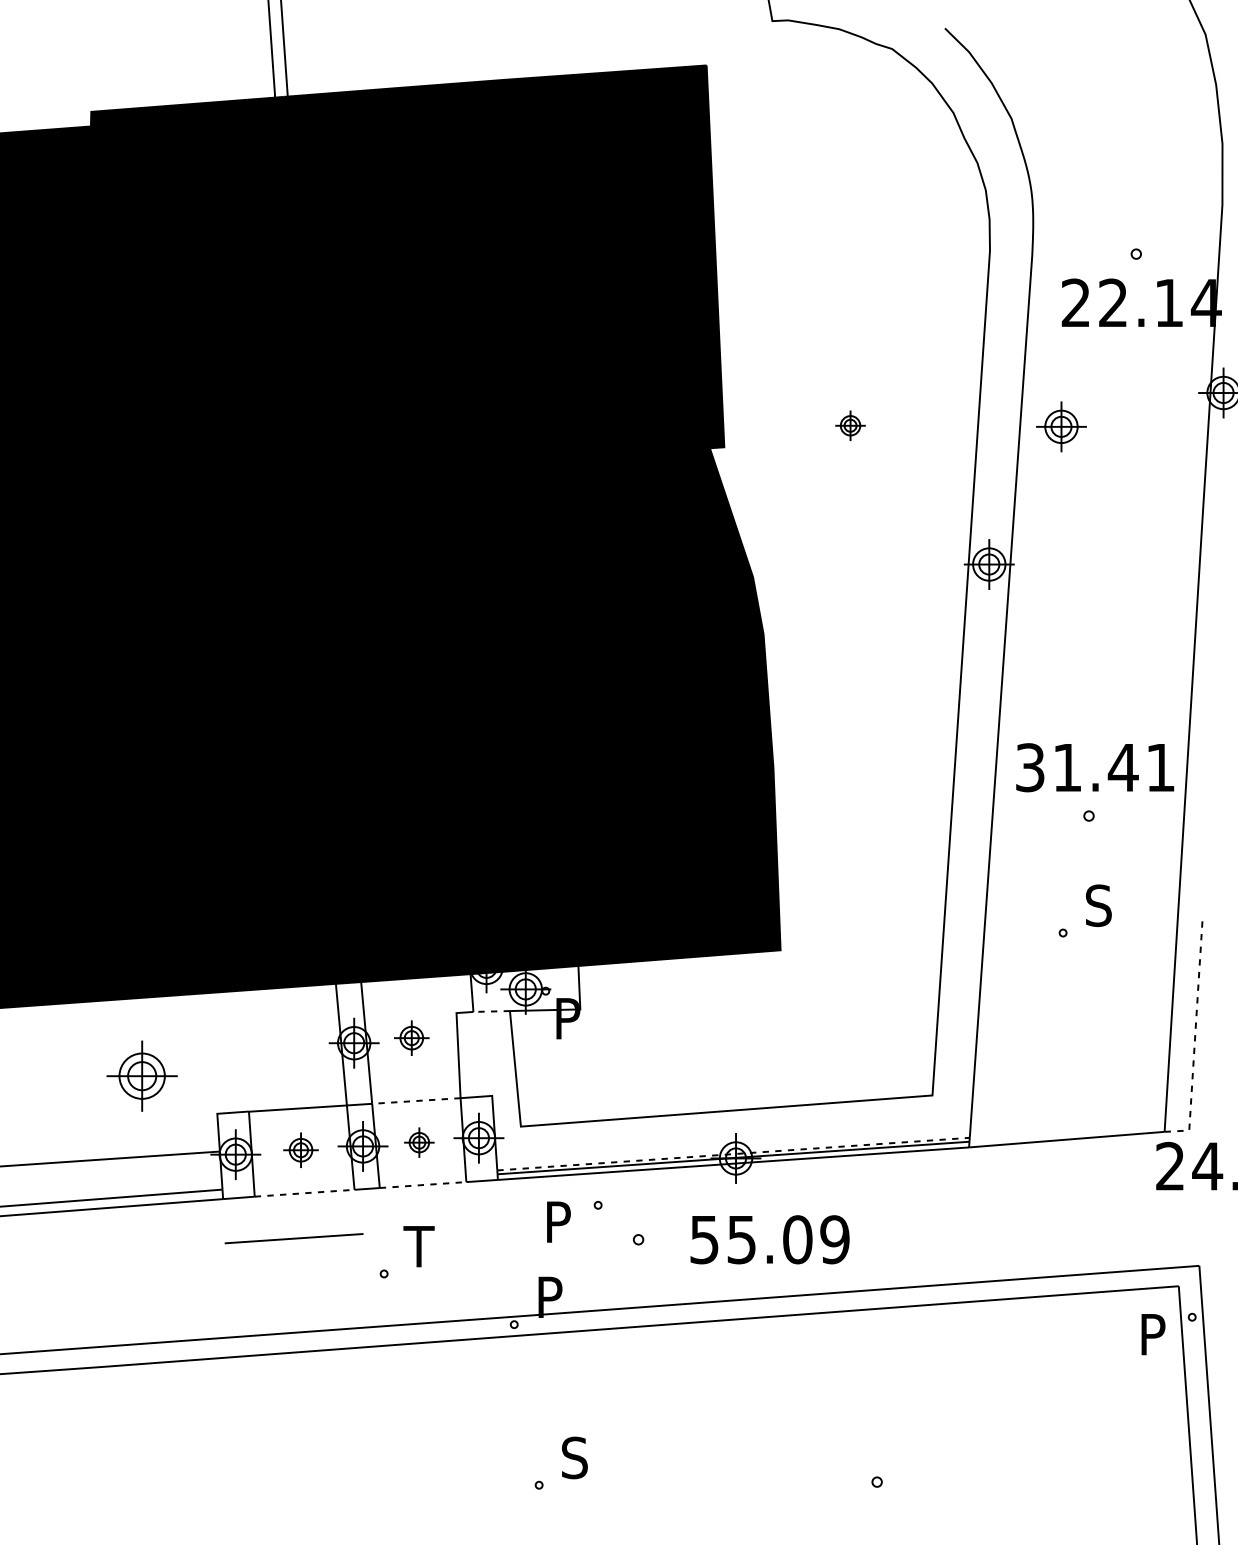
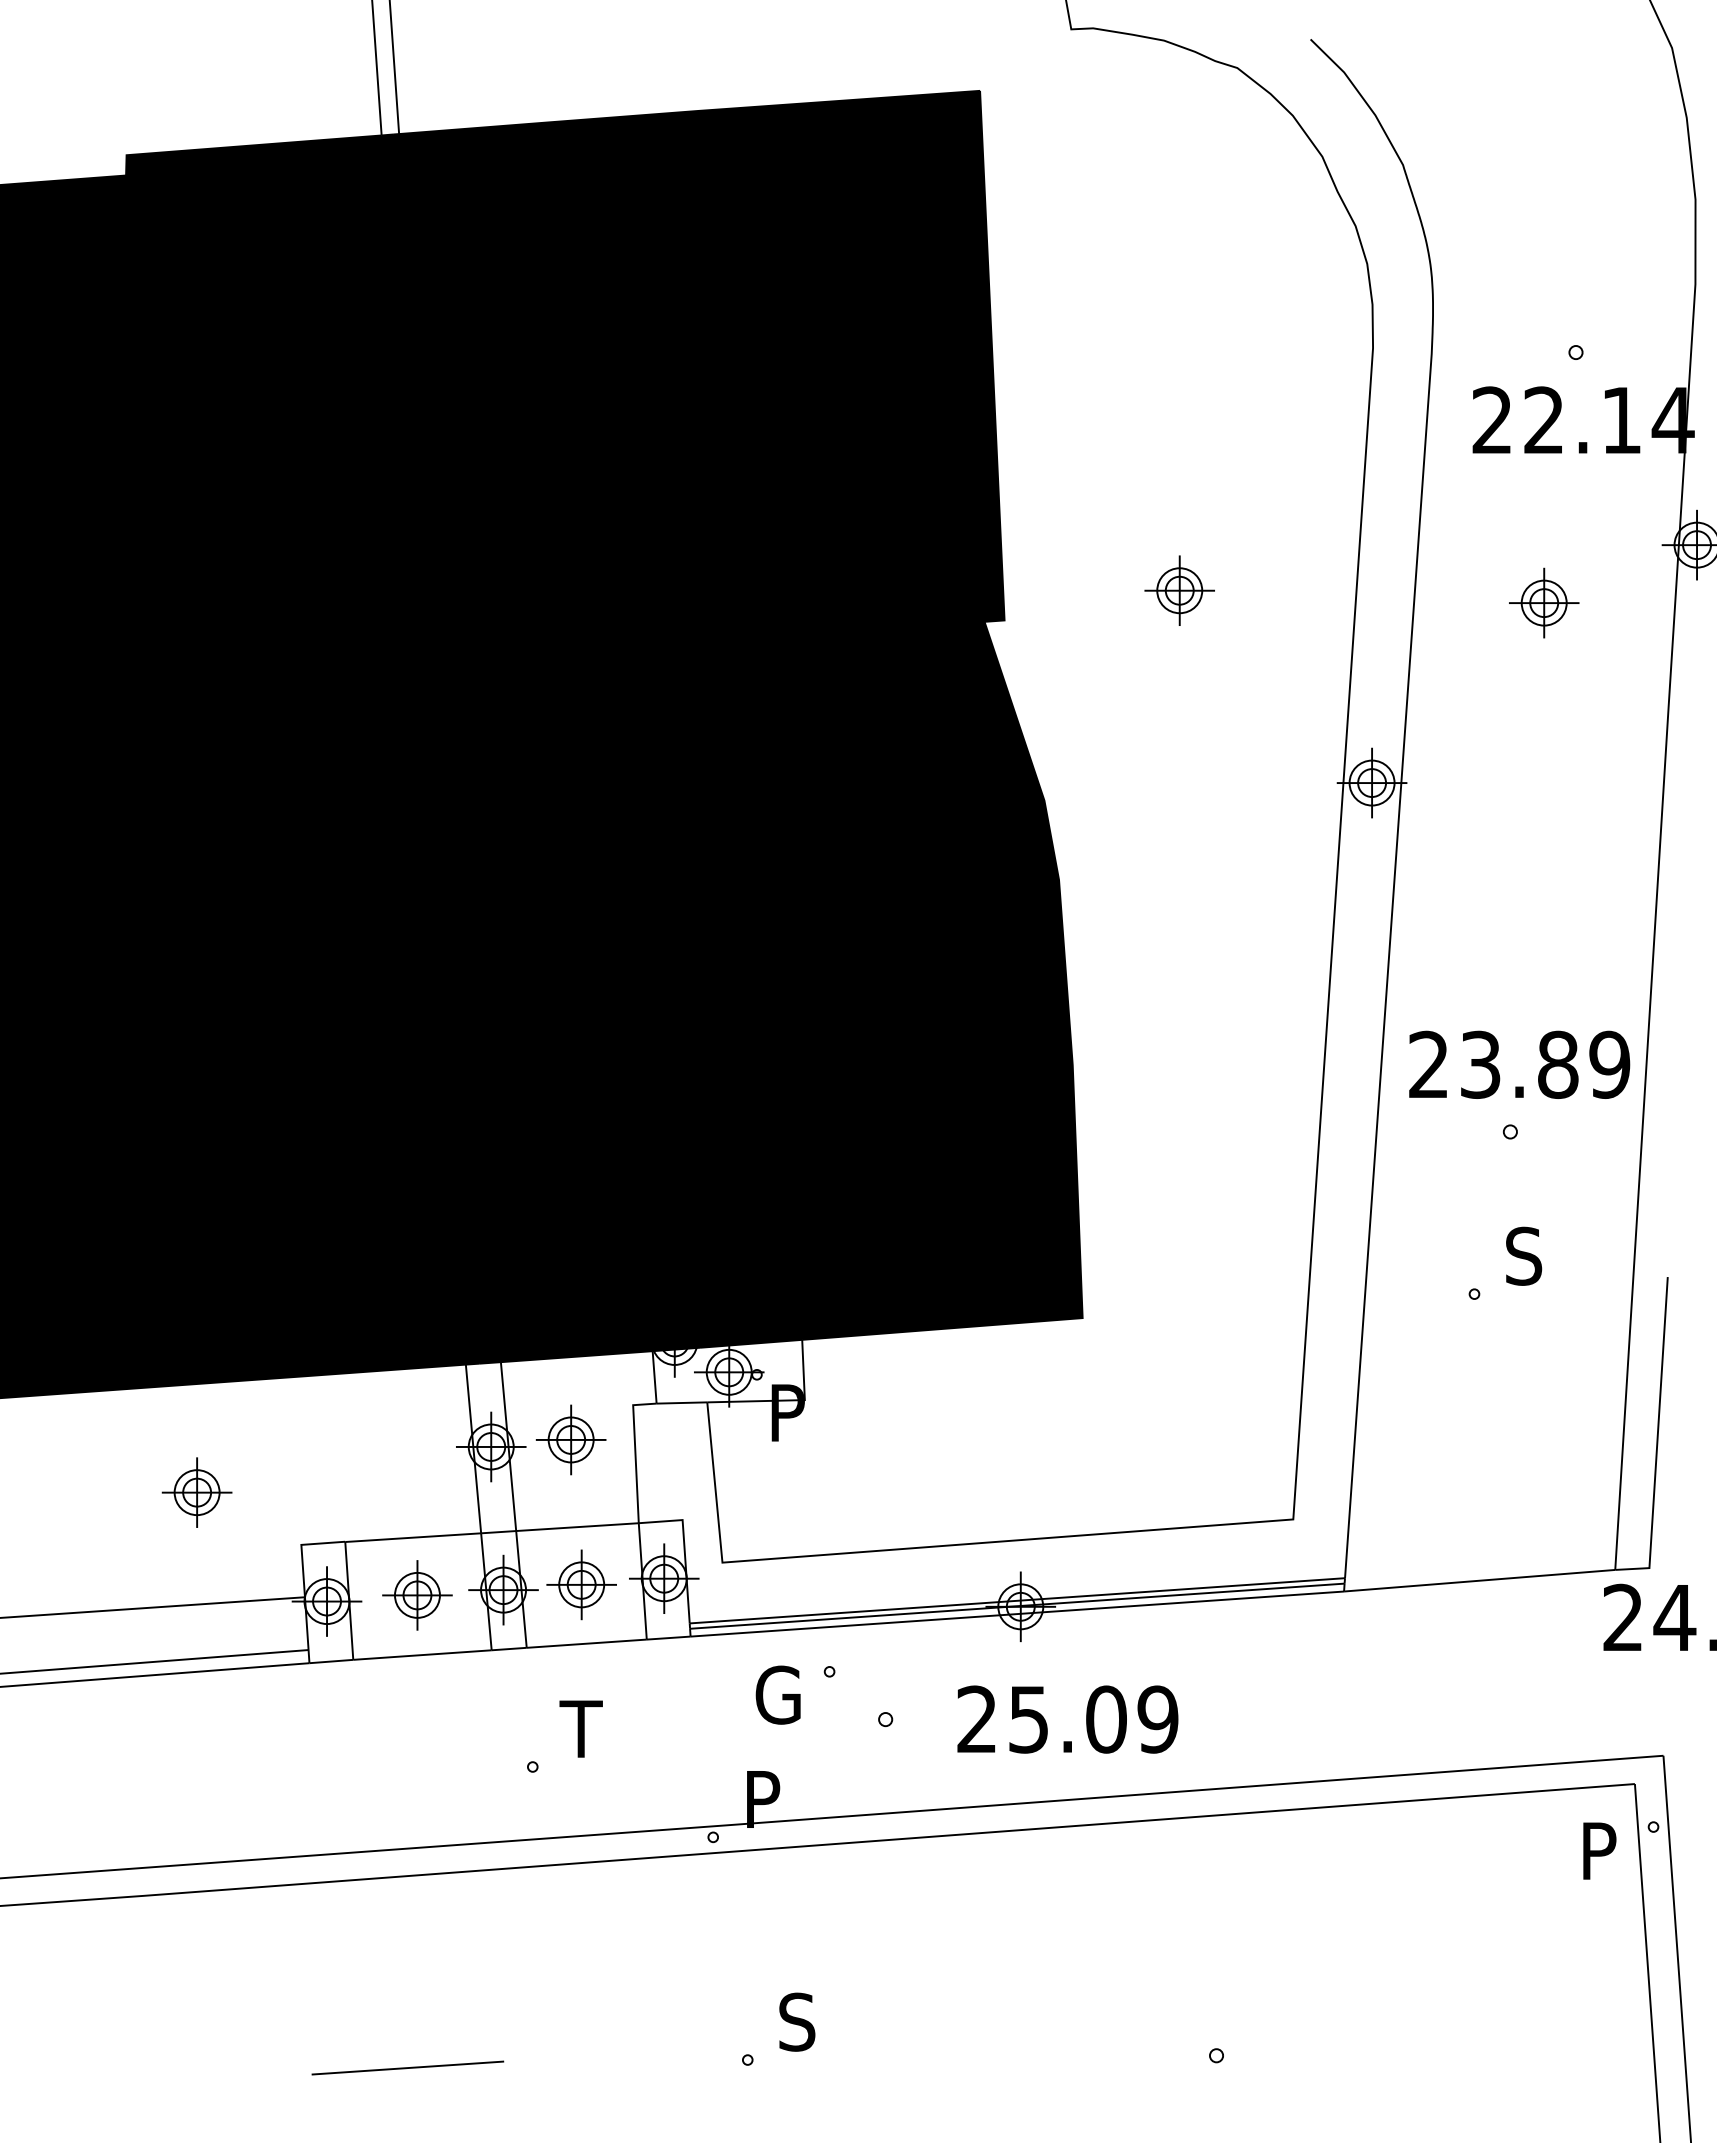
part: (850, 425) -> (1179, 590), size x1.67
part: (1061, 426) -> (1544, 602), moved
text: (1095, 767) -> (1519, 1064), 31.41 -> 23.89
line: (491, 1011) -> (681, 1403), dashed -> solid
part: (411, 1037) -> (570, 1439), size x1.43
line: (1195, 1038) -> (1657, 1440), dashed -> solid
part: (141, 1076) -> (196, 1492), size x0.71
line: (415, 1101) -> (576, 1527), dashed -> solid
part: (419, 1142) -> (581, 1584), size x1.67
part: (301, 1150) -> (417, 1595), size x1.43
line: (733, 1153) -> (1017, 1600), dashed -> solid
line: (423, 1184) -> (587, 1643), dashed -> solid
line: (304, 1193) -> (422, 1655), dashed -> solid
text: (560, 1221) -> (777, 1694), P -> G
line: (293, 1238) -> (407, 2067), moved
text: (704, 1239) -> (976, 1719), 55.09 -> 25.09

